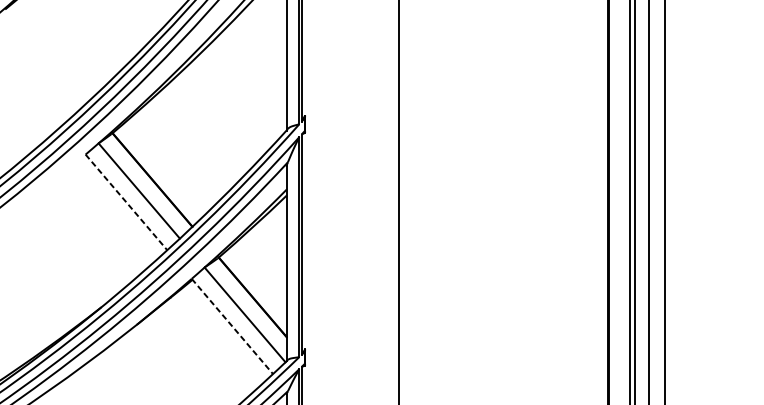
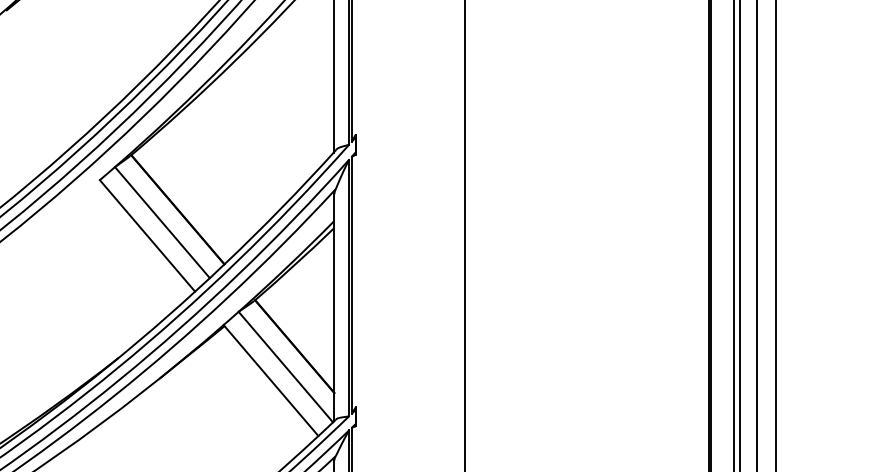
line: (126, 202) -> (147, 236), dashed -> solid
line: (232, 326) -> (271, 380), dashed -> solid

